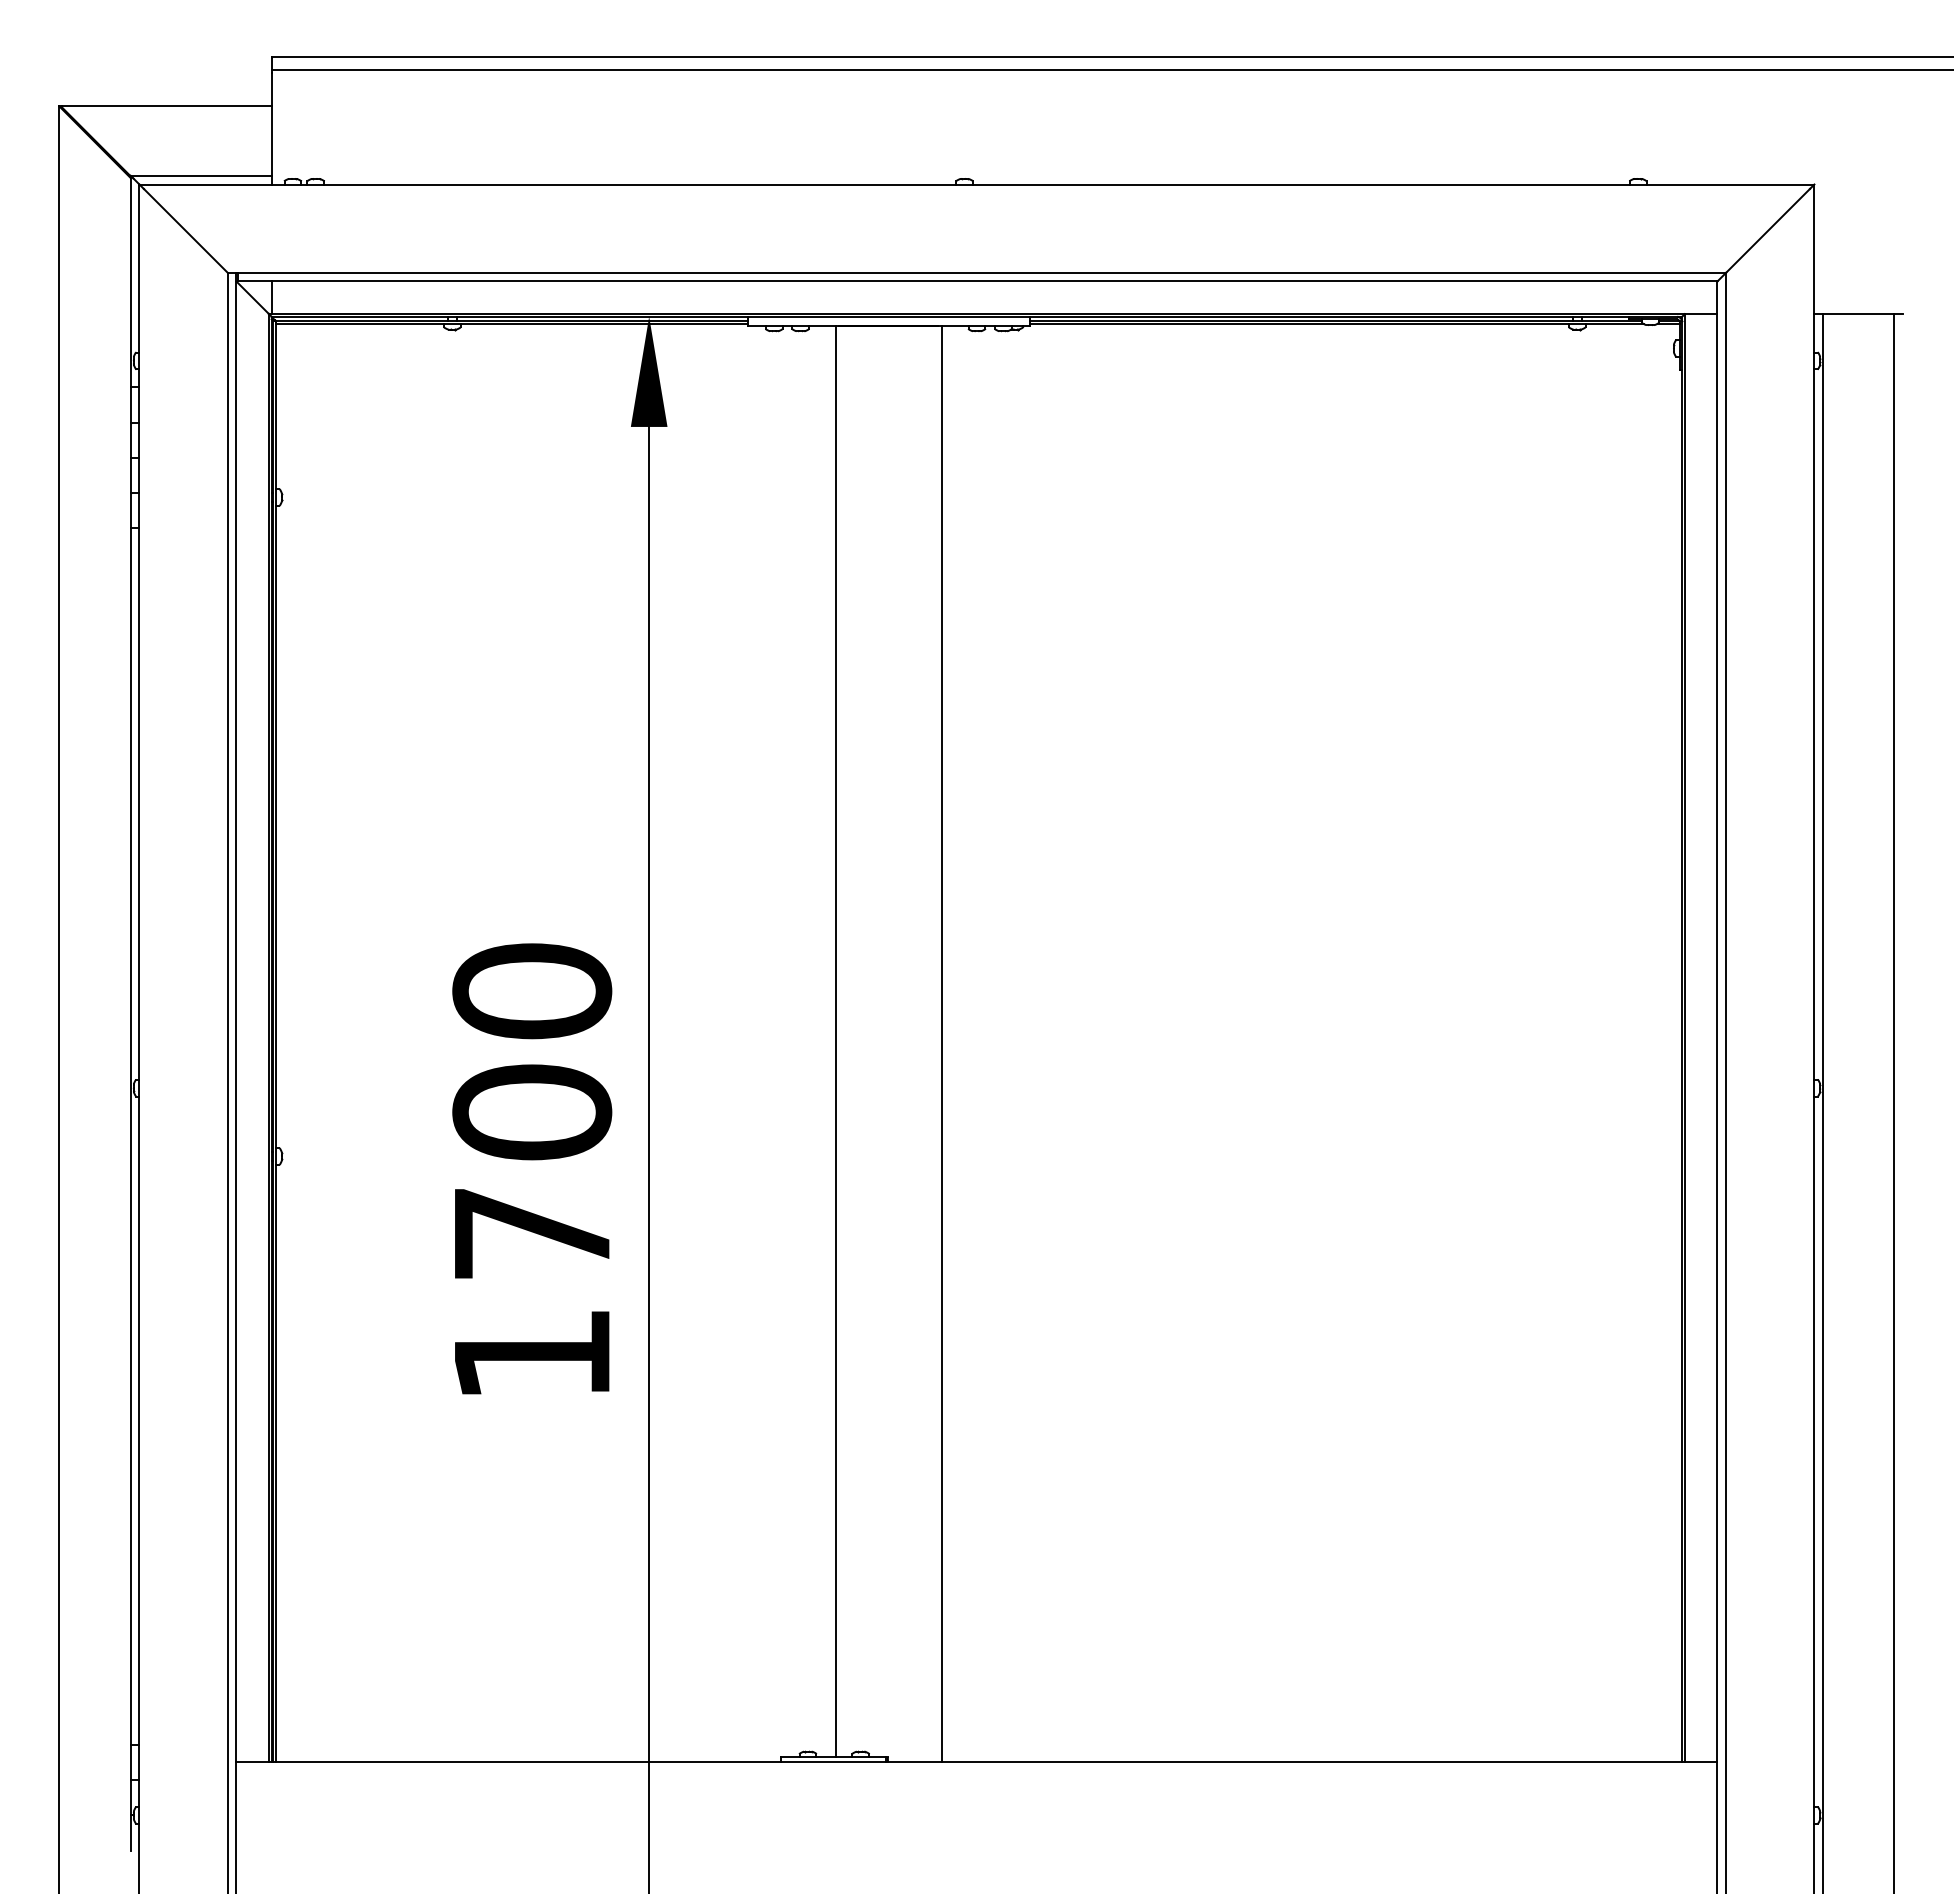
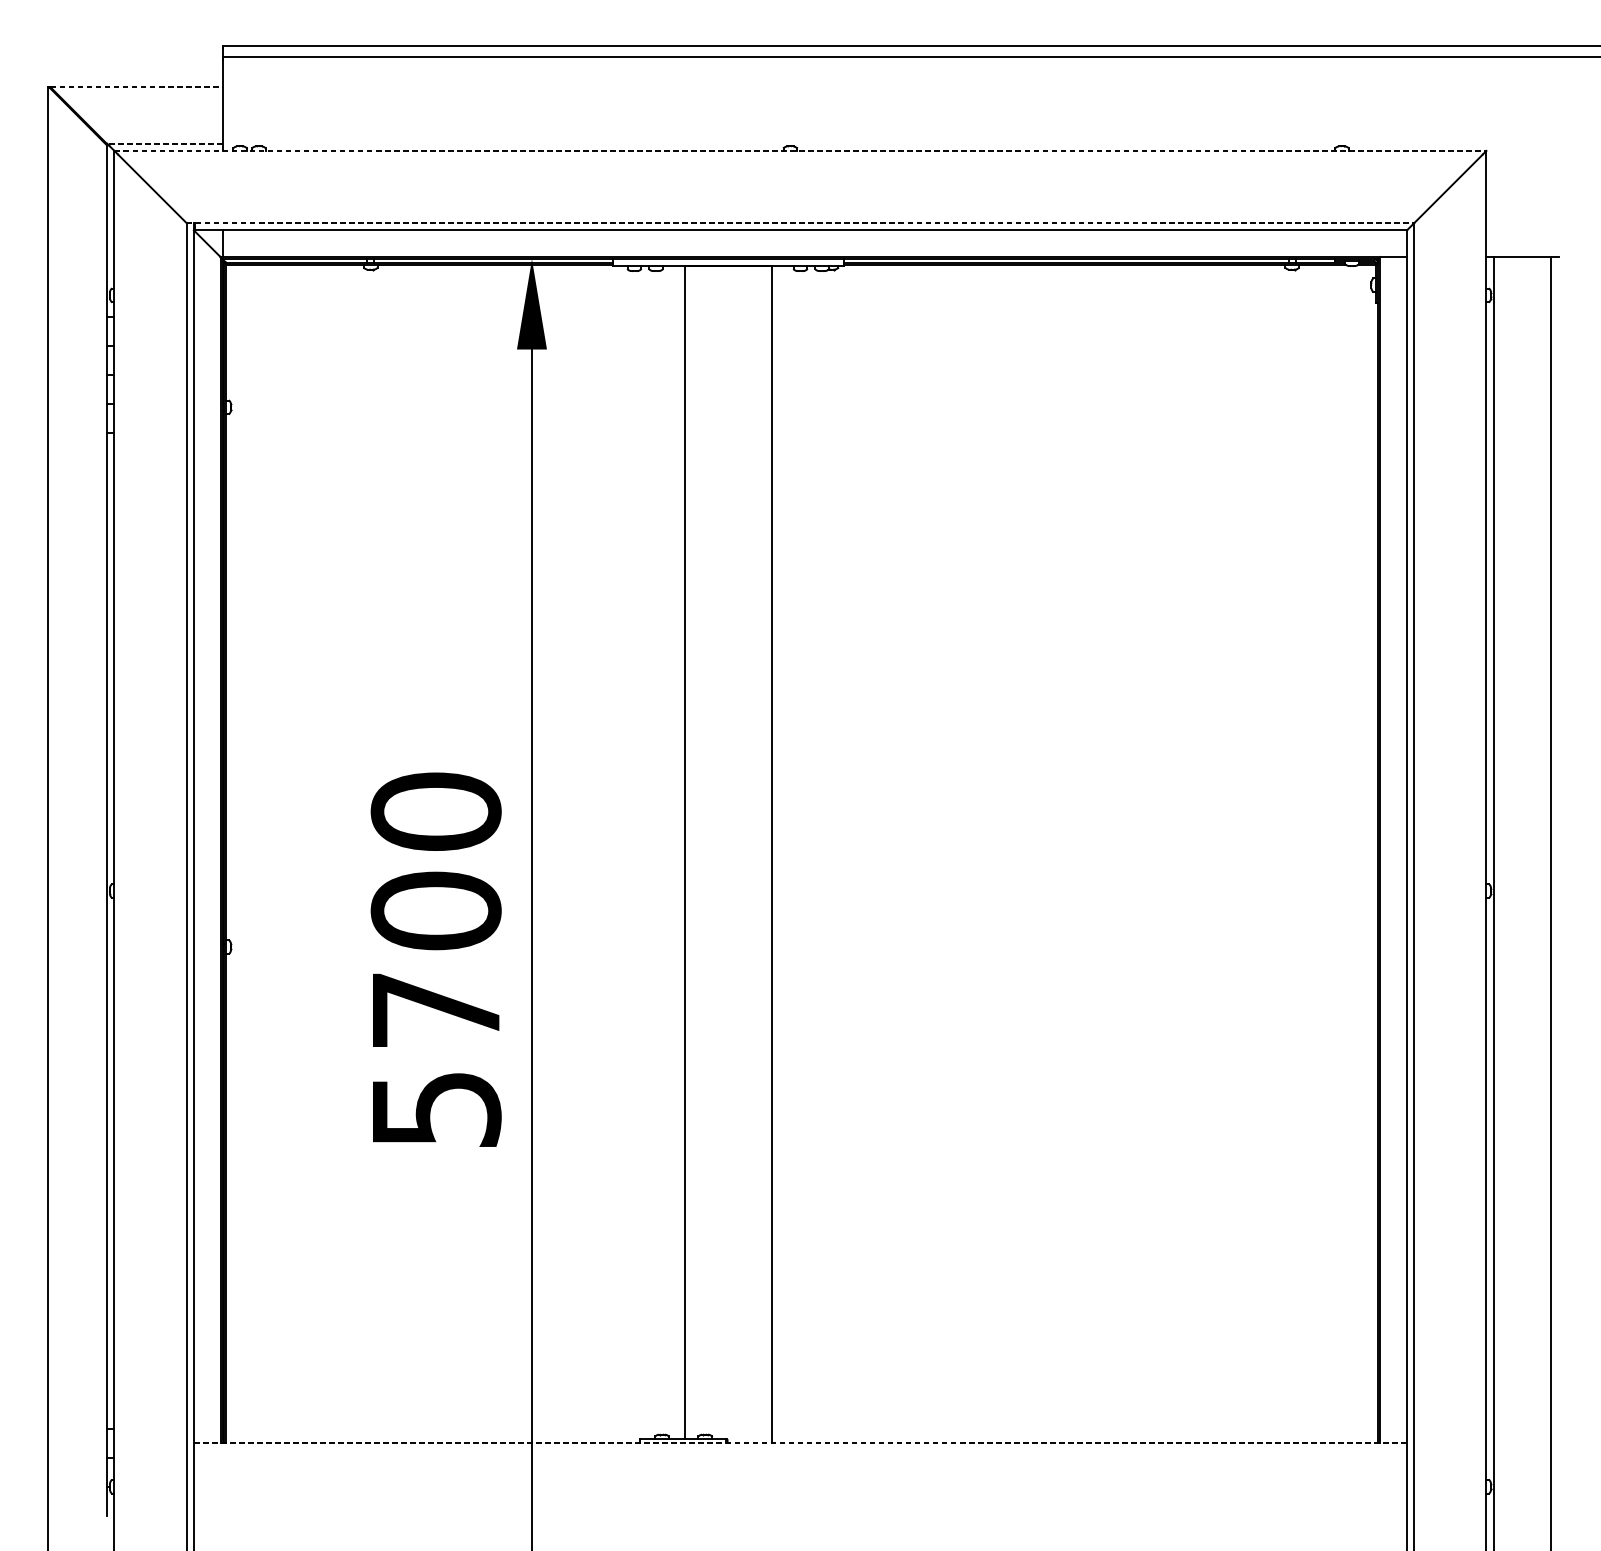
line: (167, 106) -> (137, 87), solid -> dashed
line: (201, 175) -> (165, 143), solid -> dashed
line: (977, 184) -> (800, 150), solid -> dashed
line: (977, 272) -> (800, 223), solid -> dashed
text: (533, 1355) -> (437, 1110), 1700 -> 5700
line: (976, 1762) -> (800, 1443), solid -> dashed

